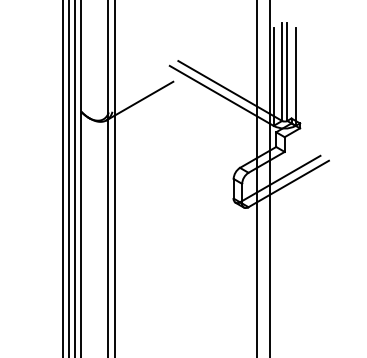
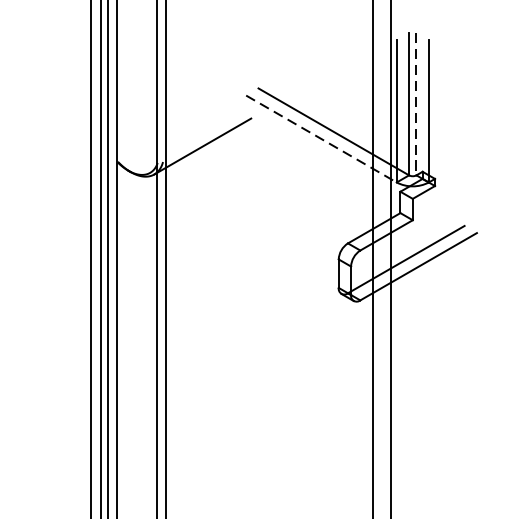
line: (287, 72) -> (416, 105), solid -> dashed
line: (221, 95) -> (321, 138), solid -> dashed

